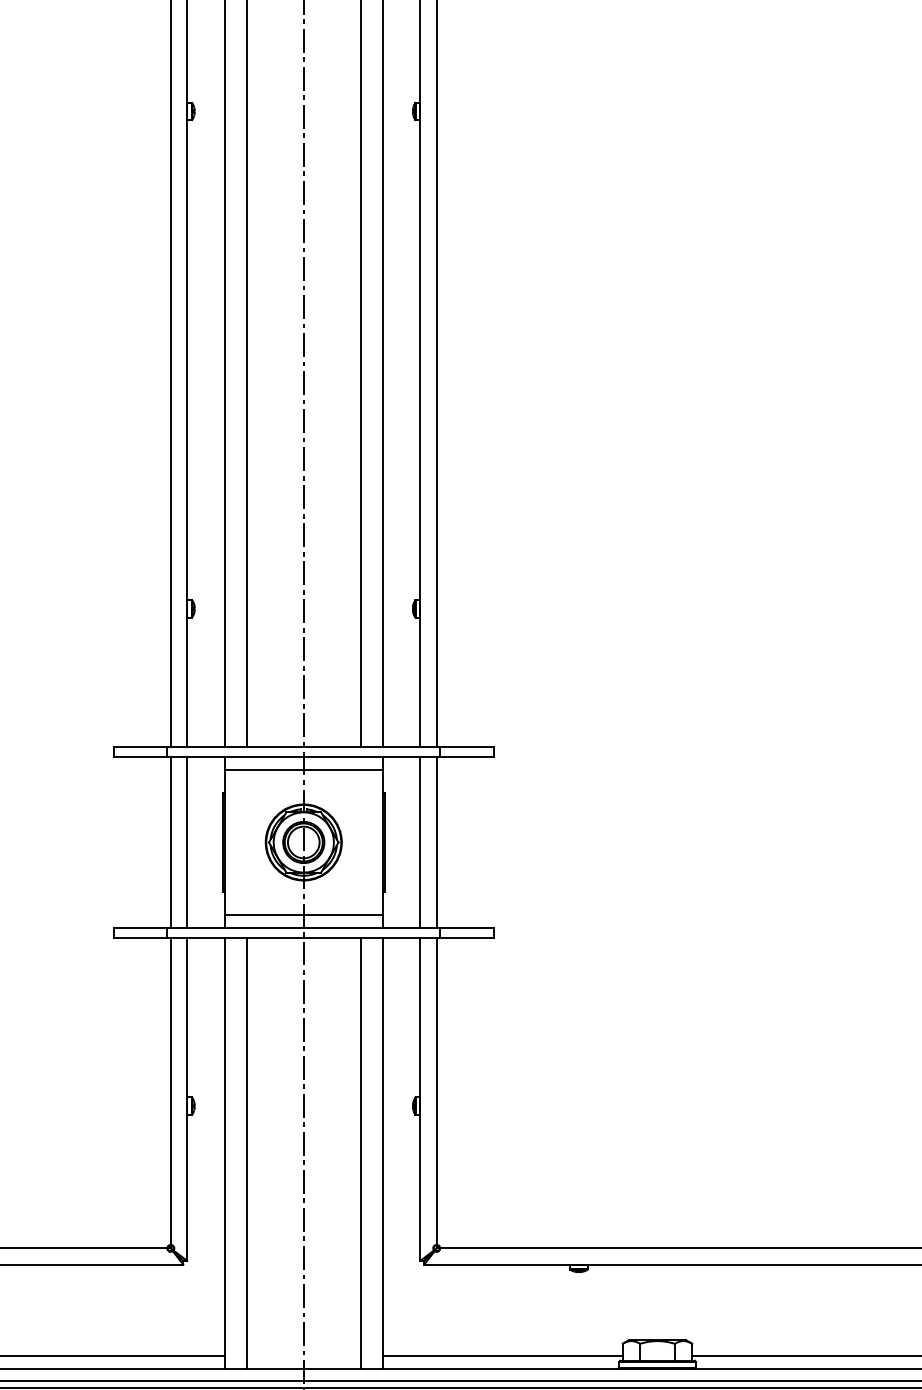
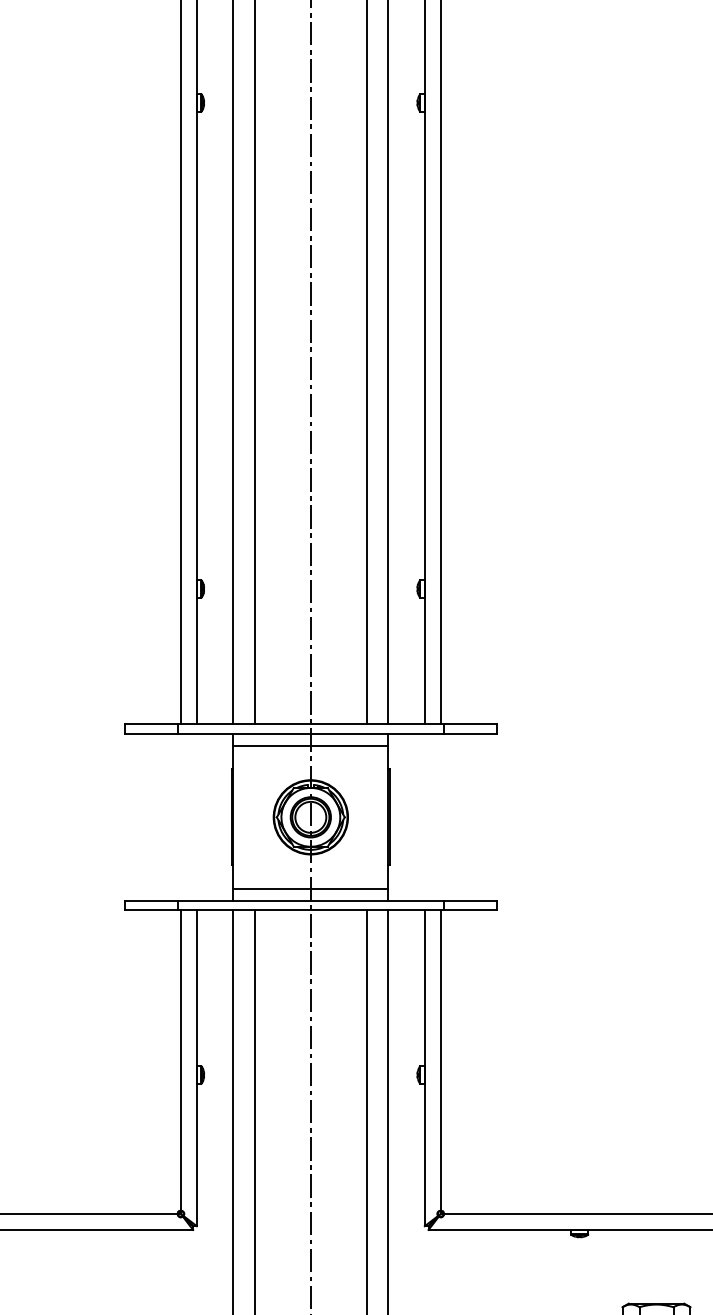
line: (170, 842) -> (180, 817), removed
line: (187, 842) -> (197, 817), removed
line: (420, 842) -> (424, 817), removed
line: (436, 842) -> (440, 817), removed

